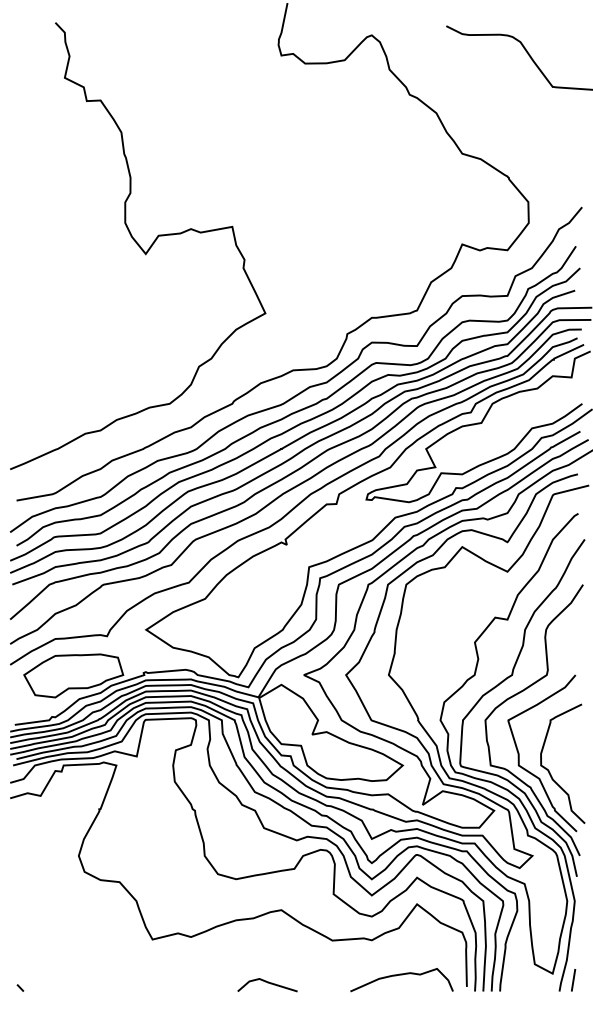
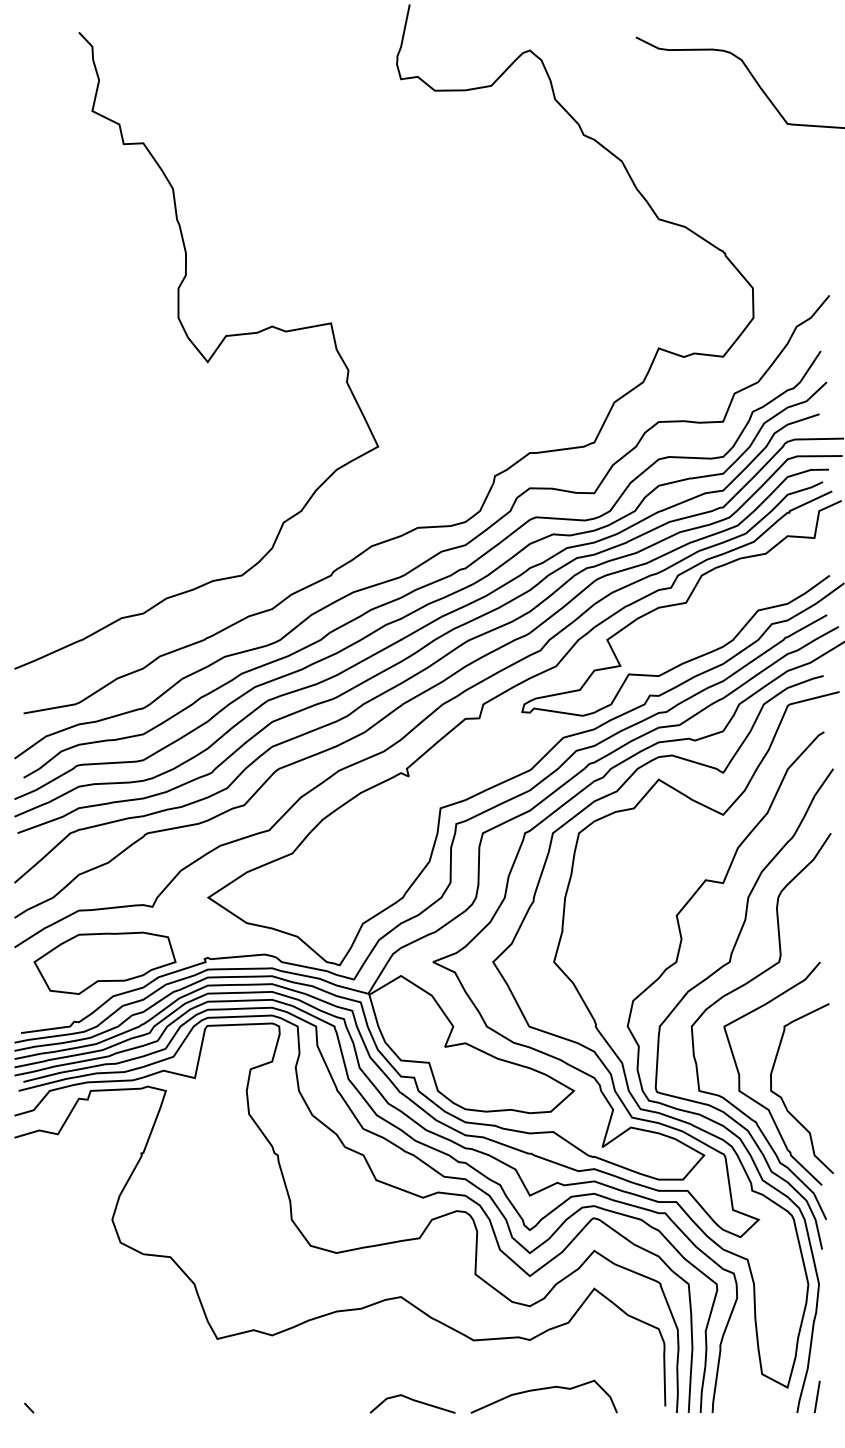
curve: (401, 975) -> (543, 1390), moved
line: (267, 983) -> (412, 1401), moved

